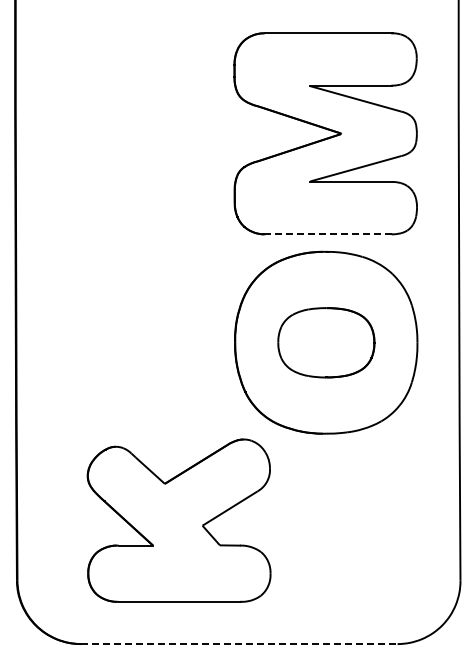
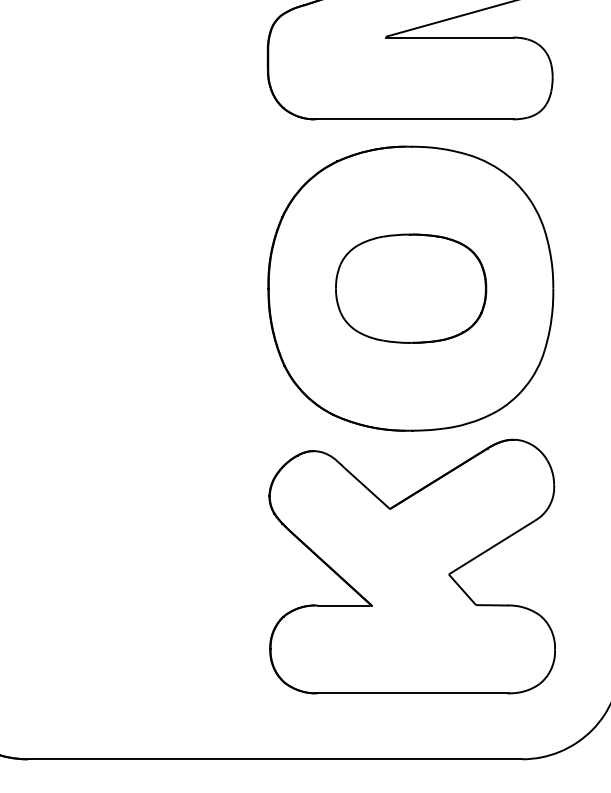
line: (328, 234) -> (414, 119), dashed -> solid
part: (178, 520) -> (411, 566), moved
line: (239, 644) -> (275, 759), dashed -> solid

